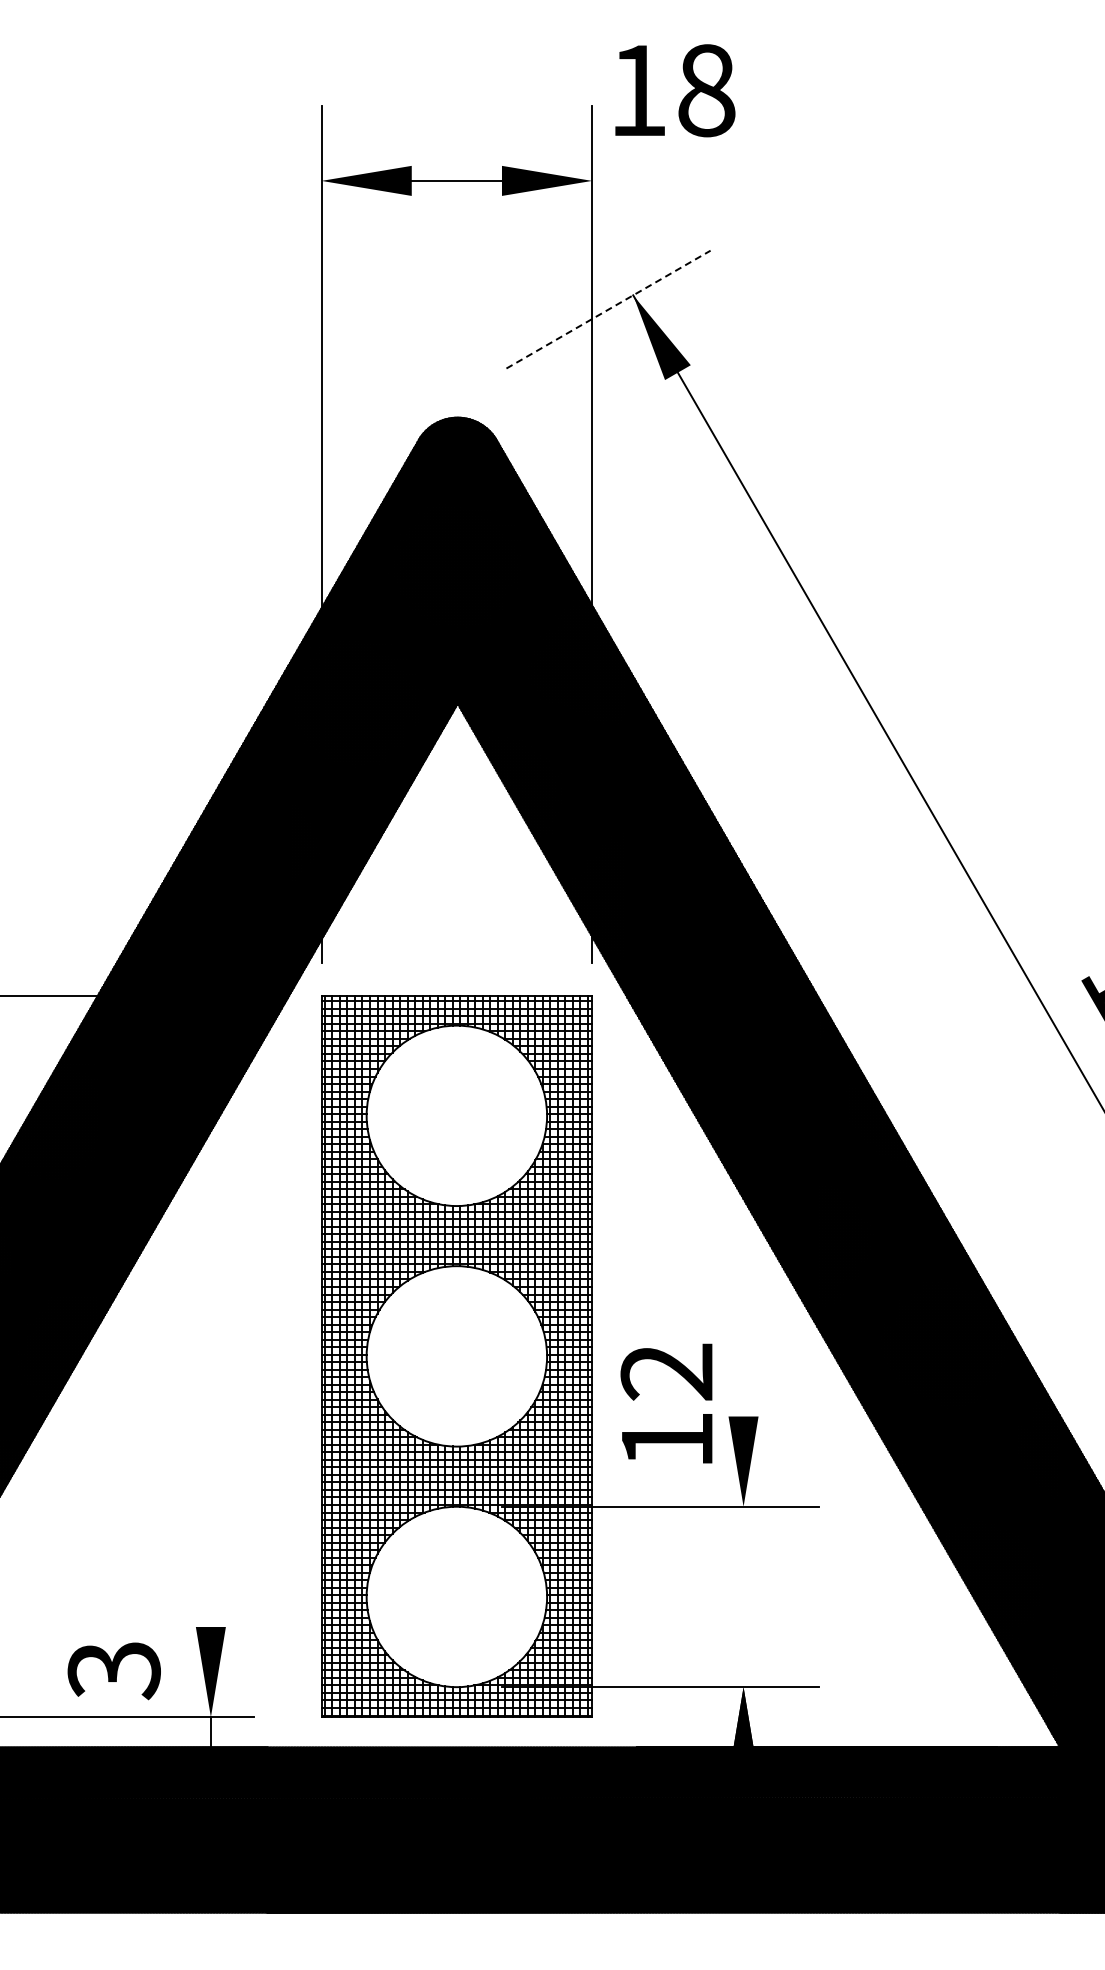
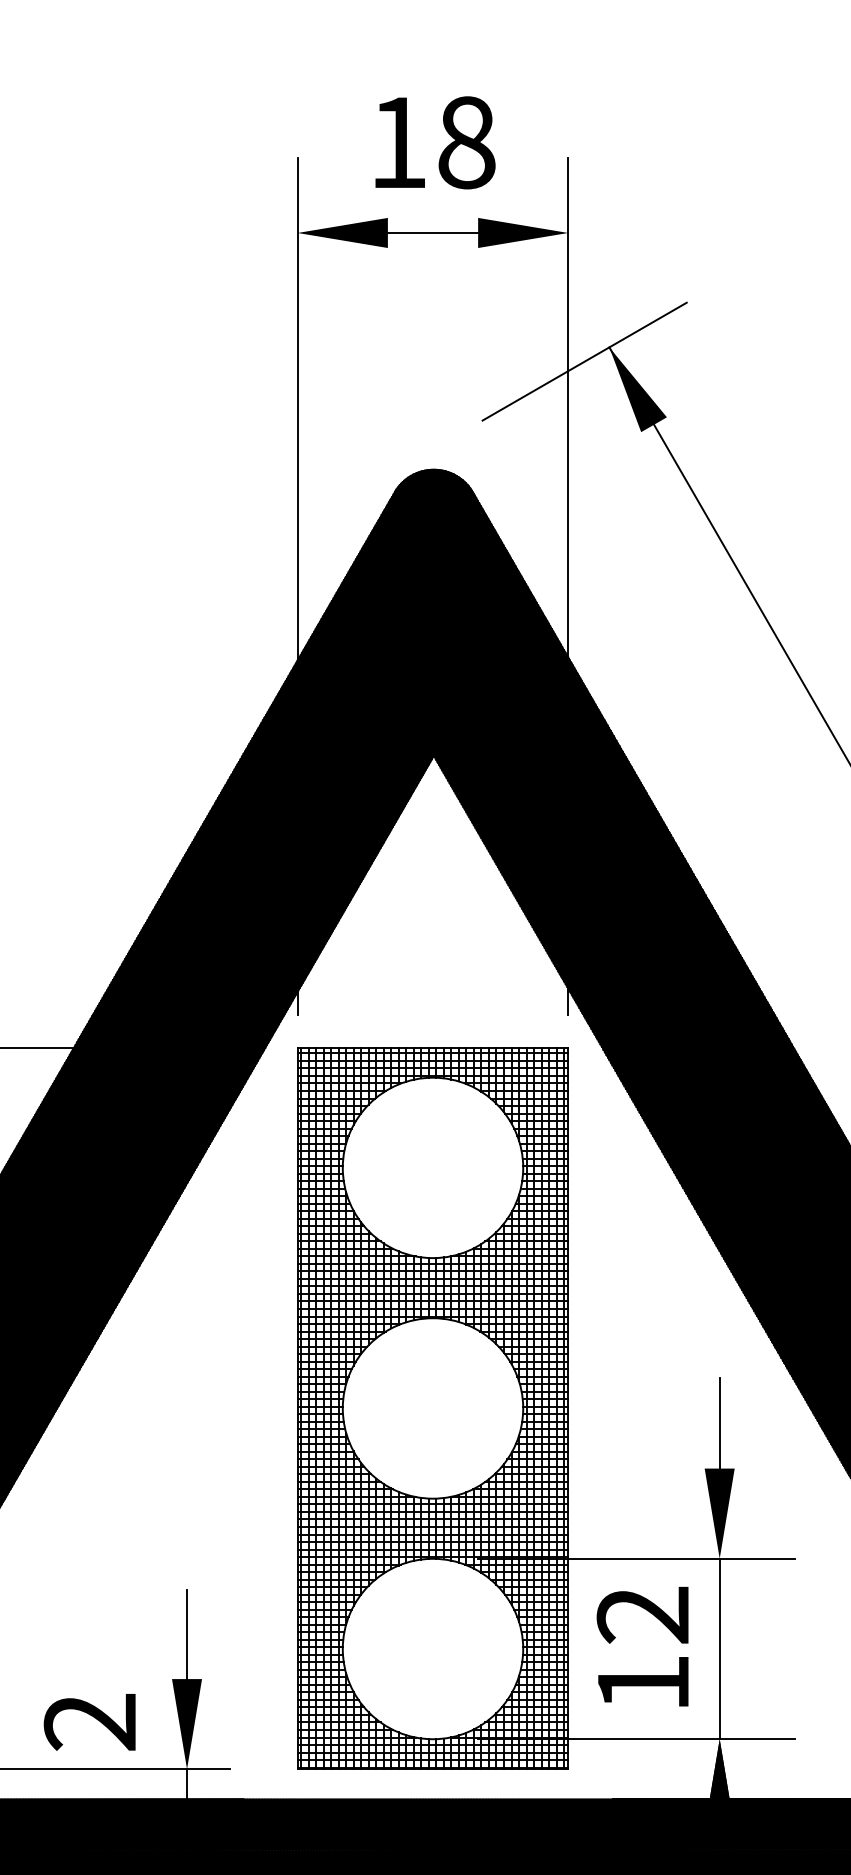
text: (675, 90) -> (435, 142), moved
line: (608, 309) -> (584, 361), dashed -> solid
line: (743, 1371) -> (719, 1423), added
text: (666, 1403) -> (642, 1646), moved
line: (210, 1583) -> (186, 1635), added
line: (743, 1596) -> (719, 1648), added
text: (113, 1670) -> (89, 1722), 3 -> 2

